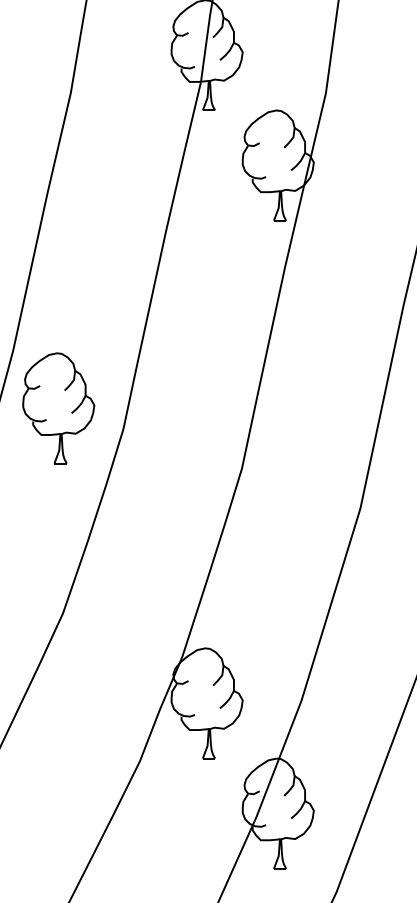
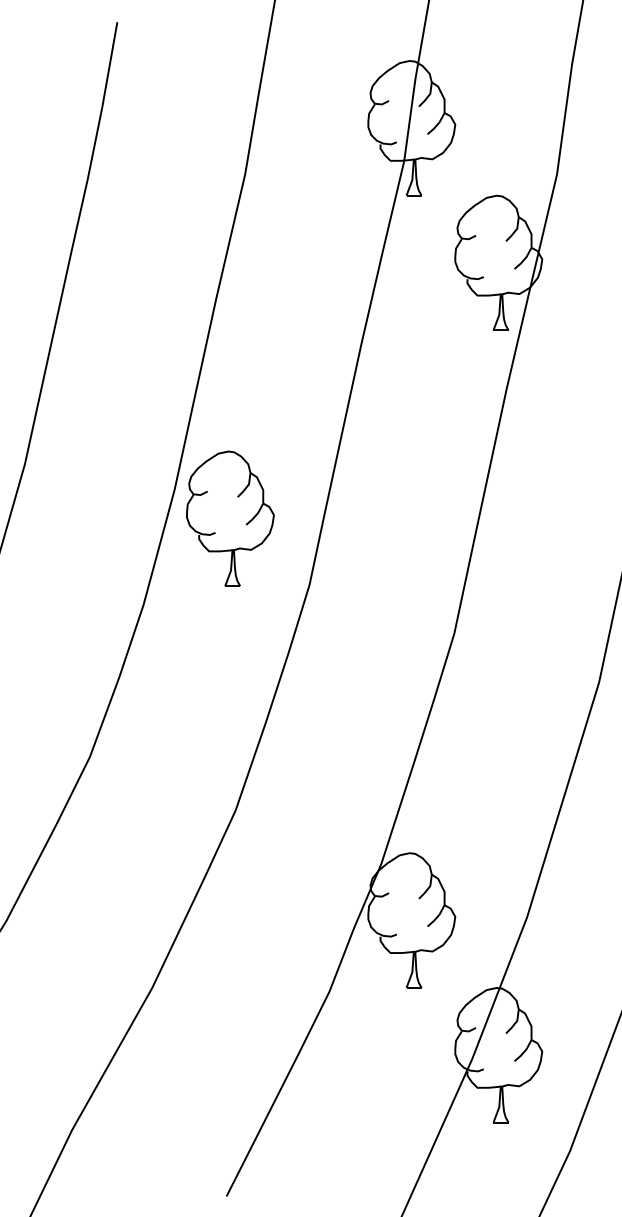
part: (58, 408) -> (230, 518), moved

